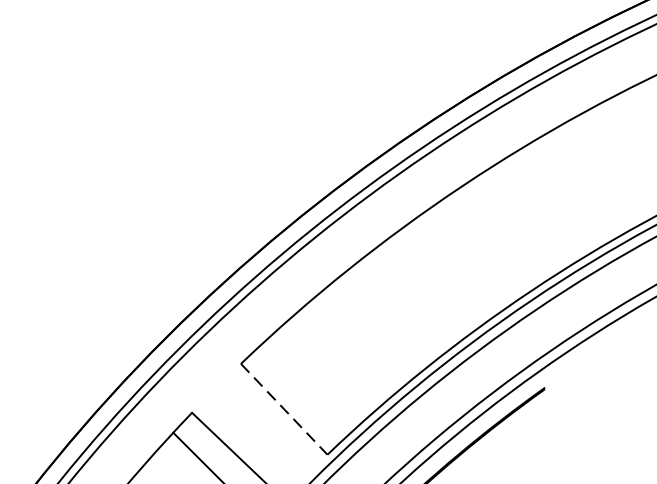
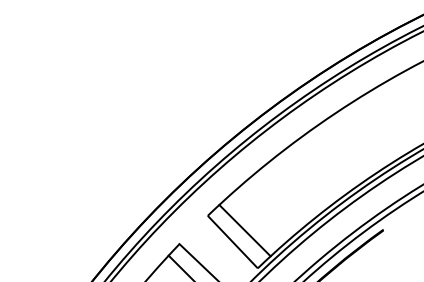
line: (304, 389) -> (244, 230), added
line: (285, 410) -> (233, 242), dashed -> solid

